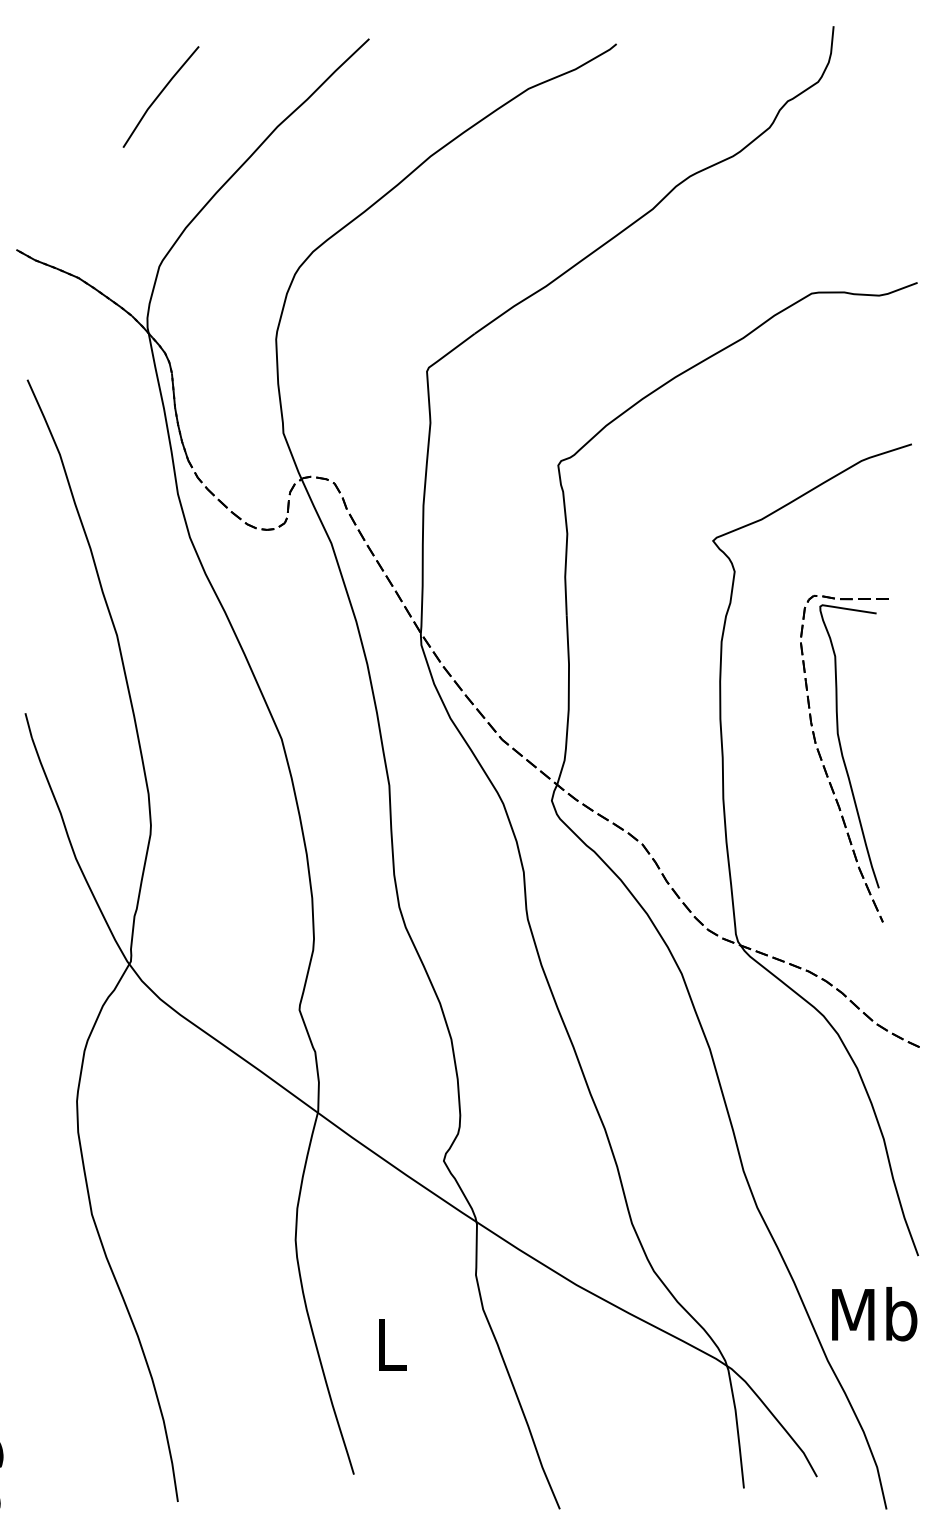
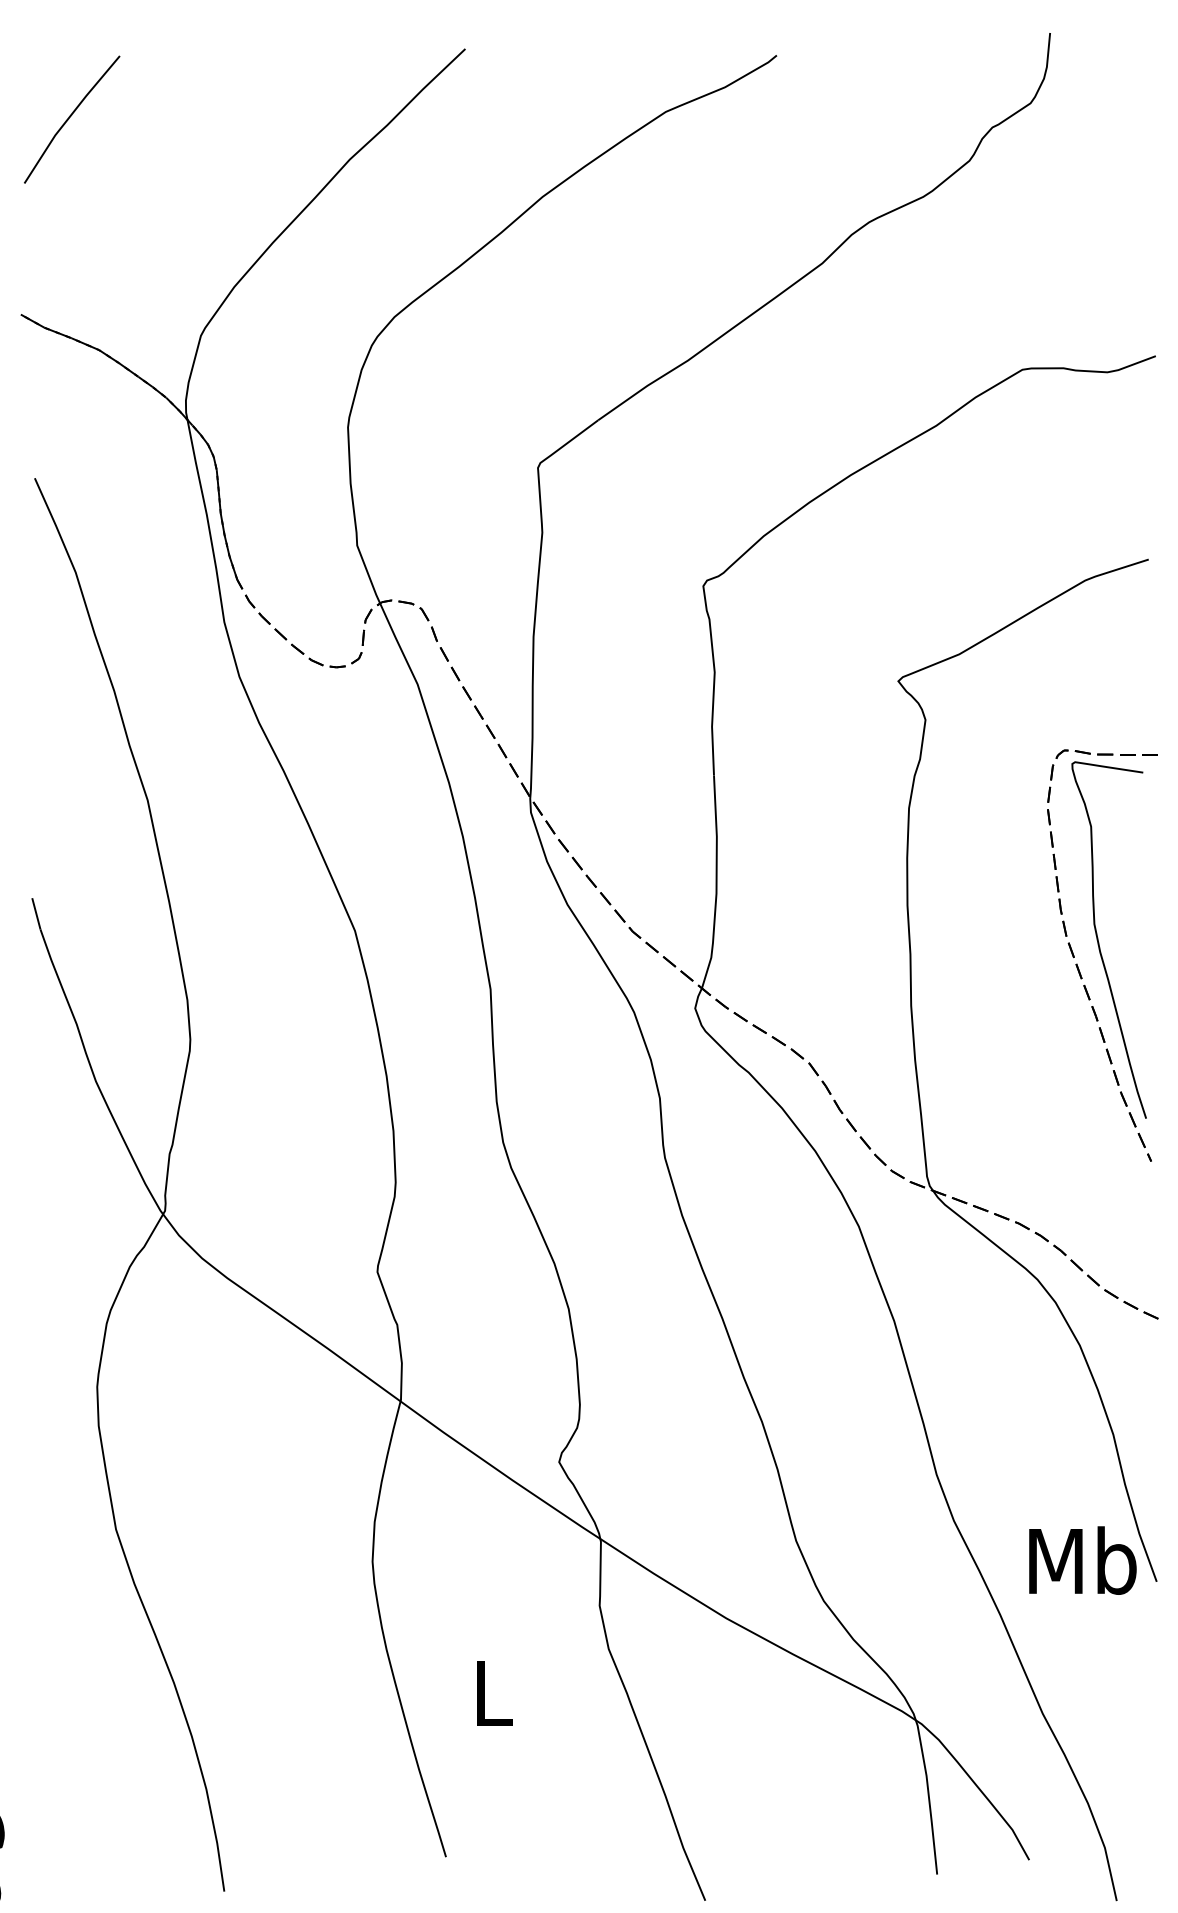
line: (159, 96) -> (70, 118), moved
part: (844, 758) -> (1102, 955), moved
text: (874, 1314) -> (1082, 1561), moved

